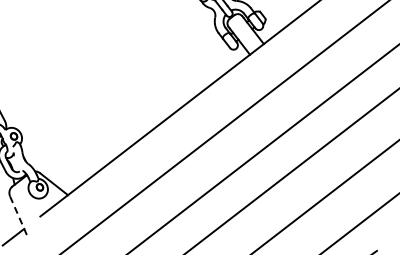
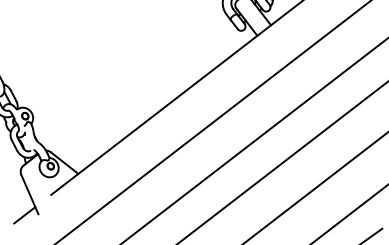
line: (18, 216) -> (29, 194), dashed -> solid

